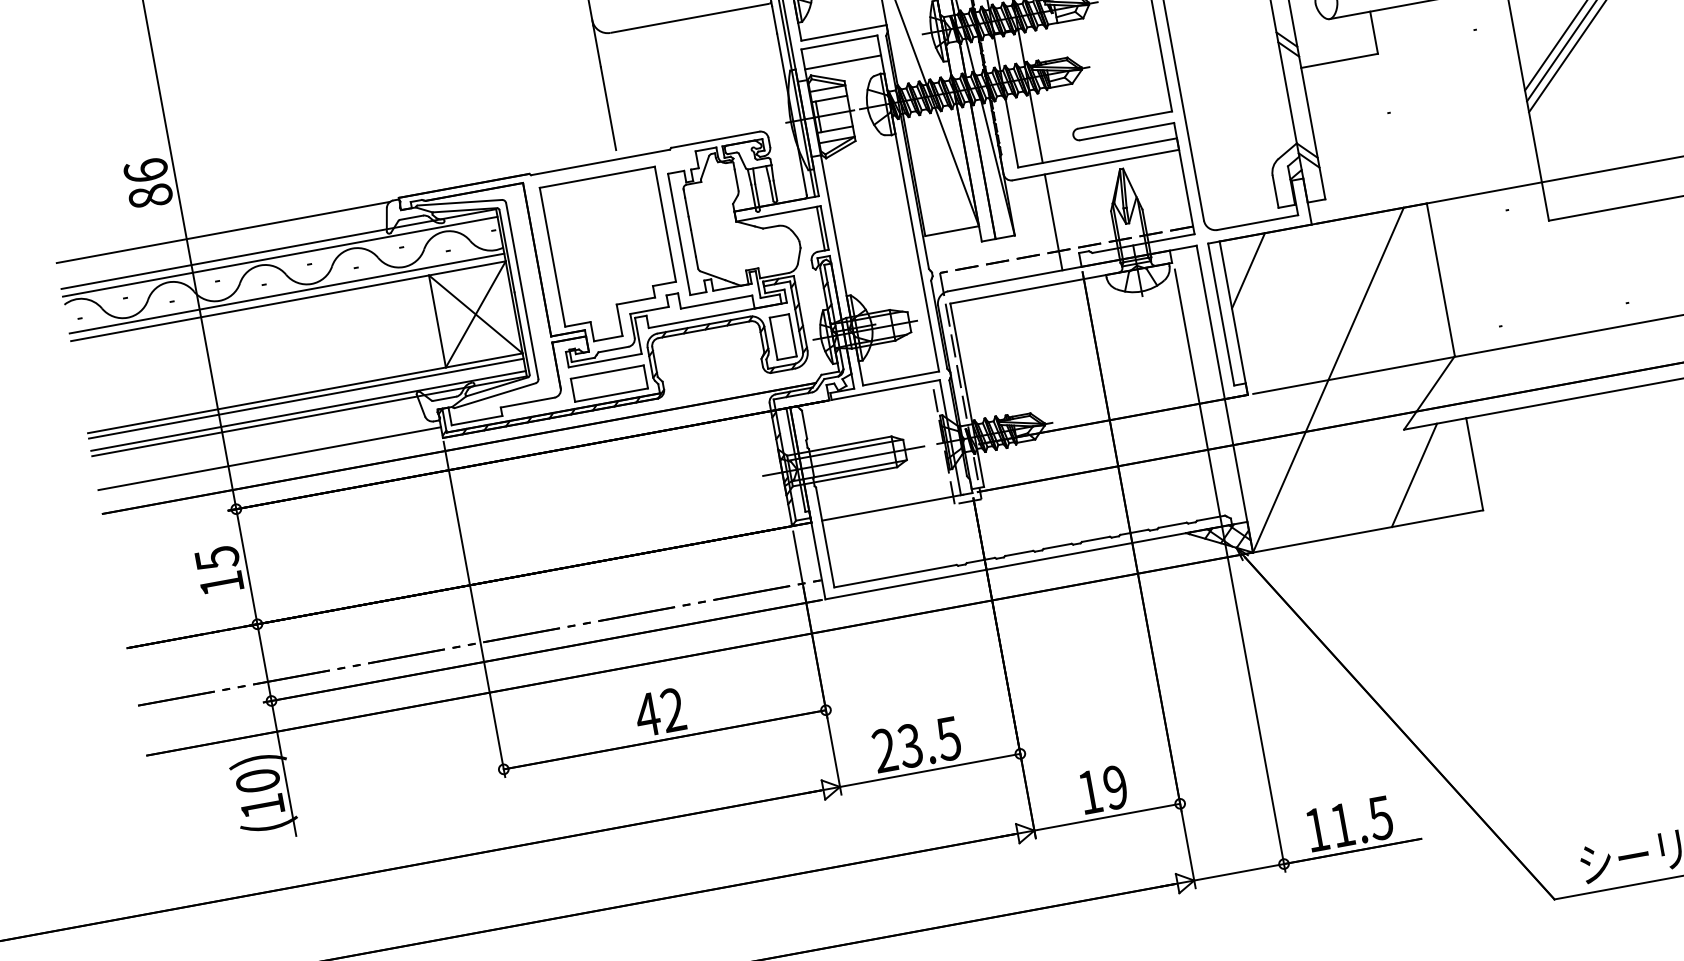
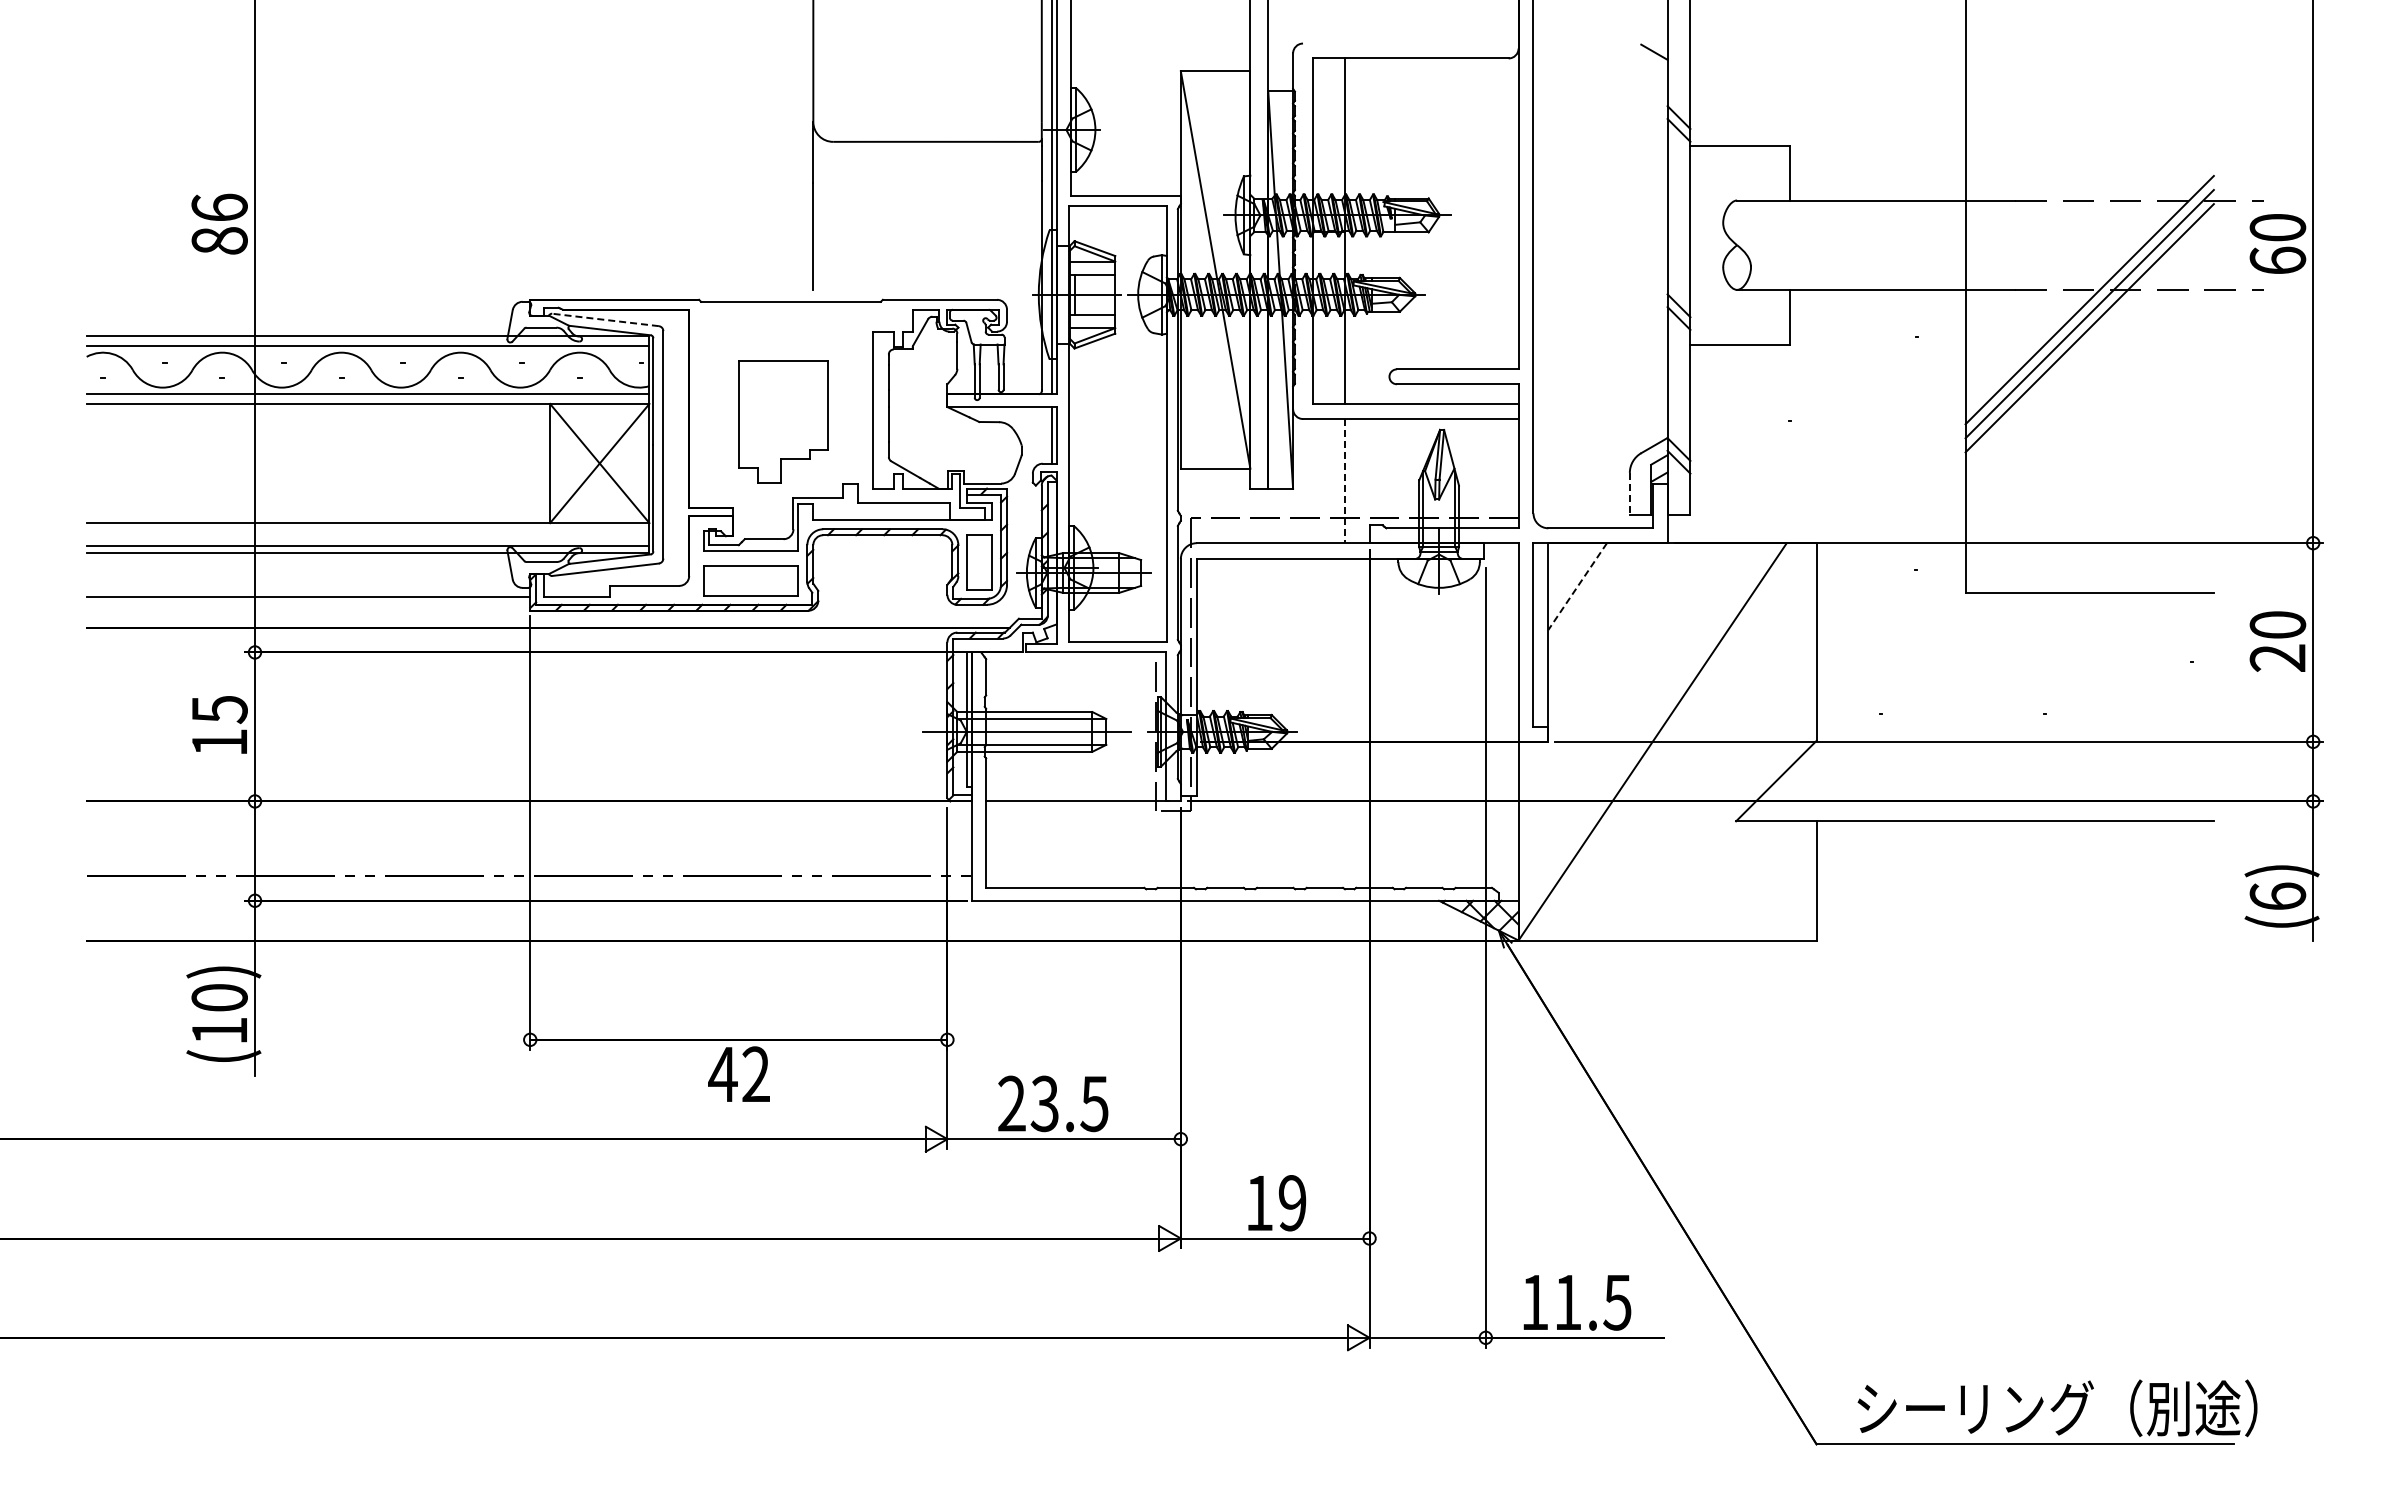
line: (842, 62) -> (1117, 232), removed
line: (1275, 191) -> (1629, 493), solid -> dashed
line: (459, 202) -> (605, 319), solid -> dashed
line: (1053, 222) -> (1344, 481), solid -> dashed
line: (223, 232) -> (302, 302), removed
part: (611, 255) -> (783, 421), size x0.6
line: (1248, 271) -> (1577, 587), solid -> dashed
line: (305, 399) -> (367, 530), removed
line: (1414, 475) -> (1738, 880), removed
text: (659, 711) -> (738, 1073), moved

